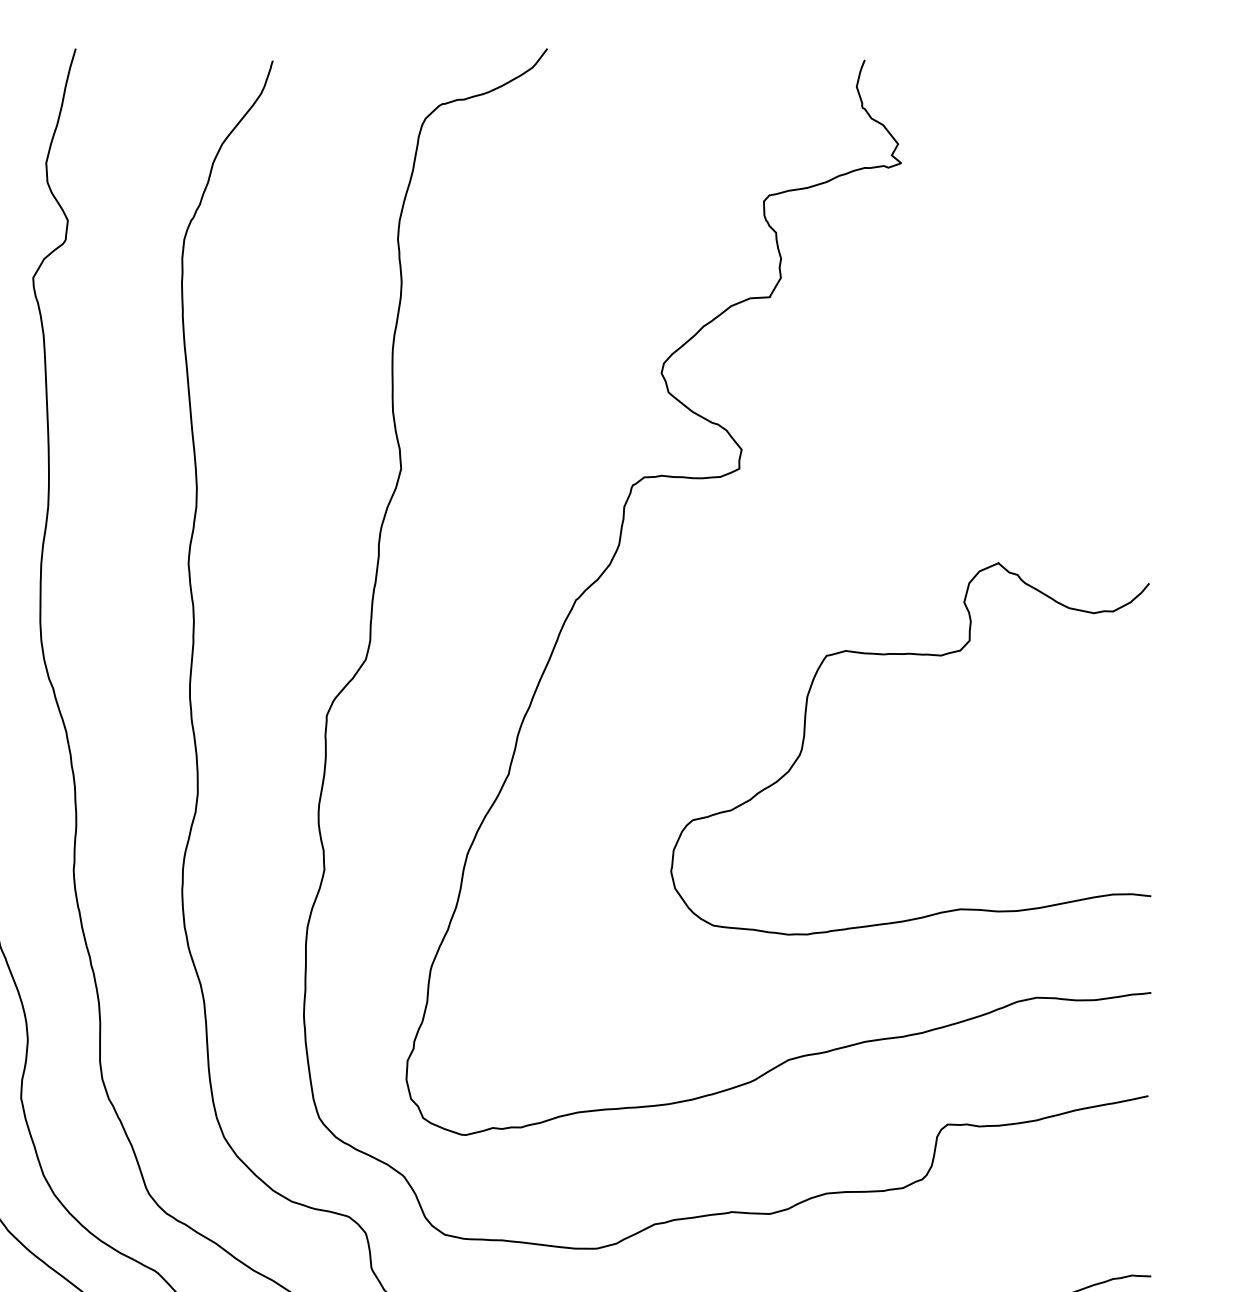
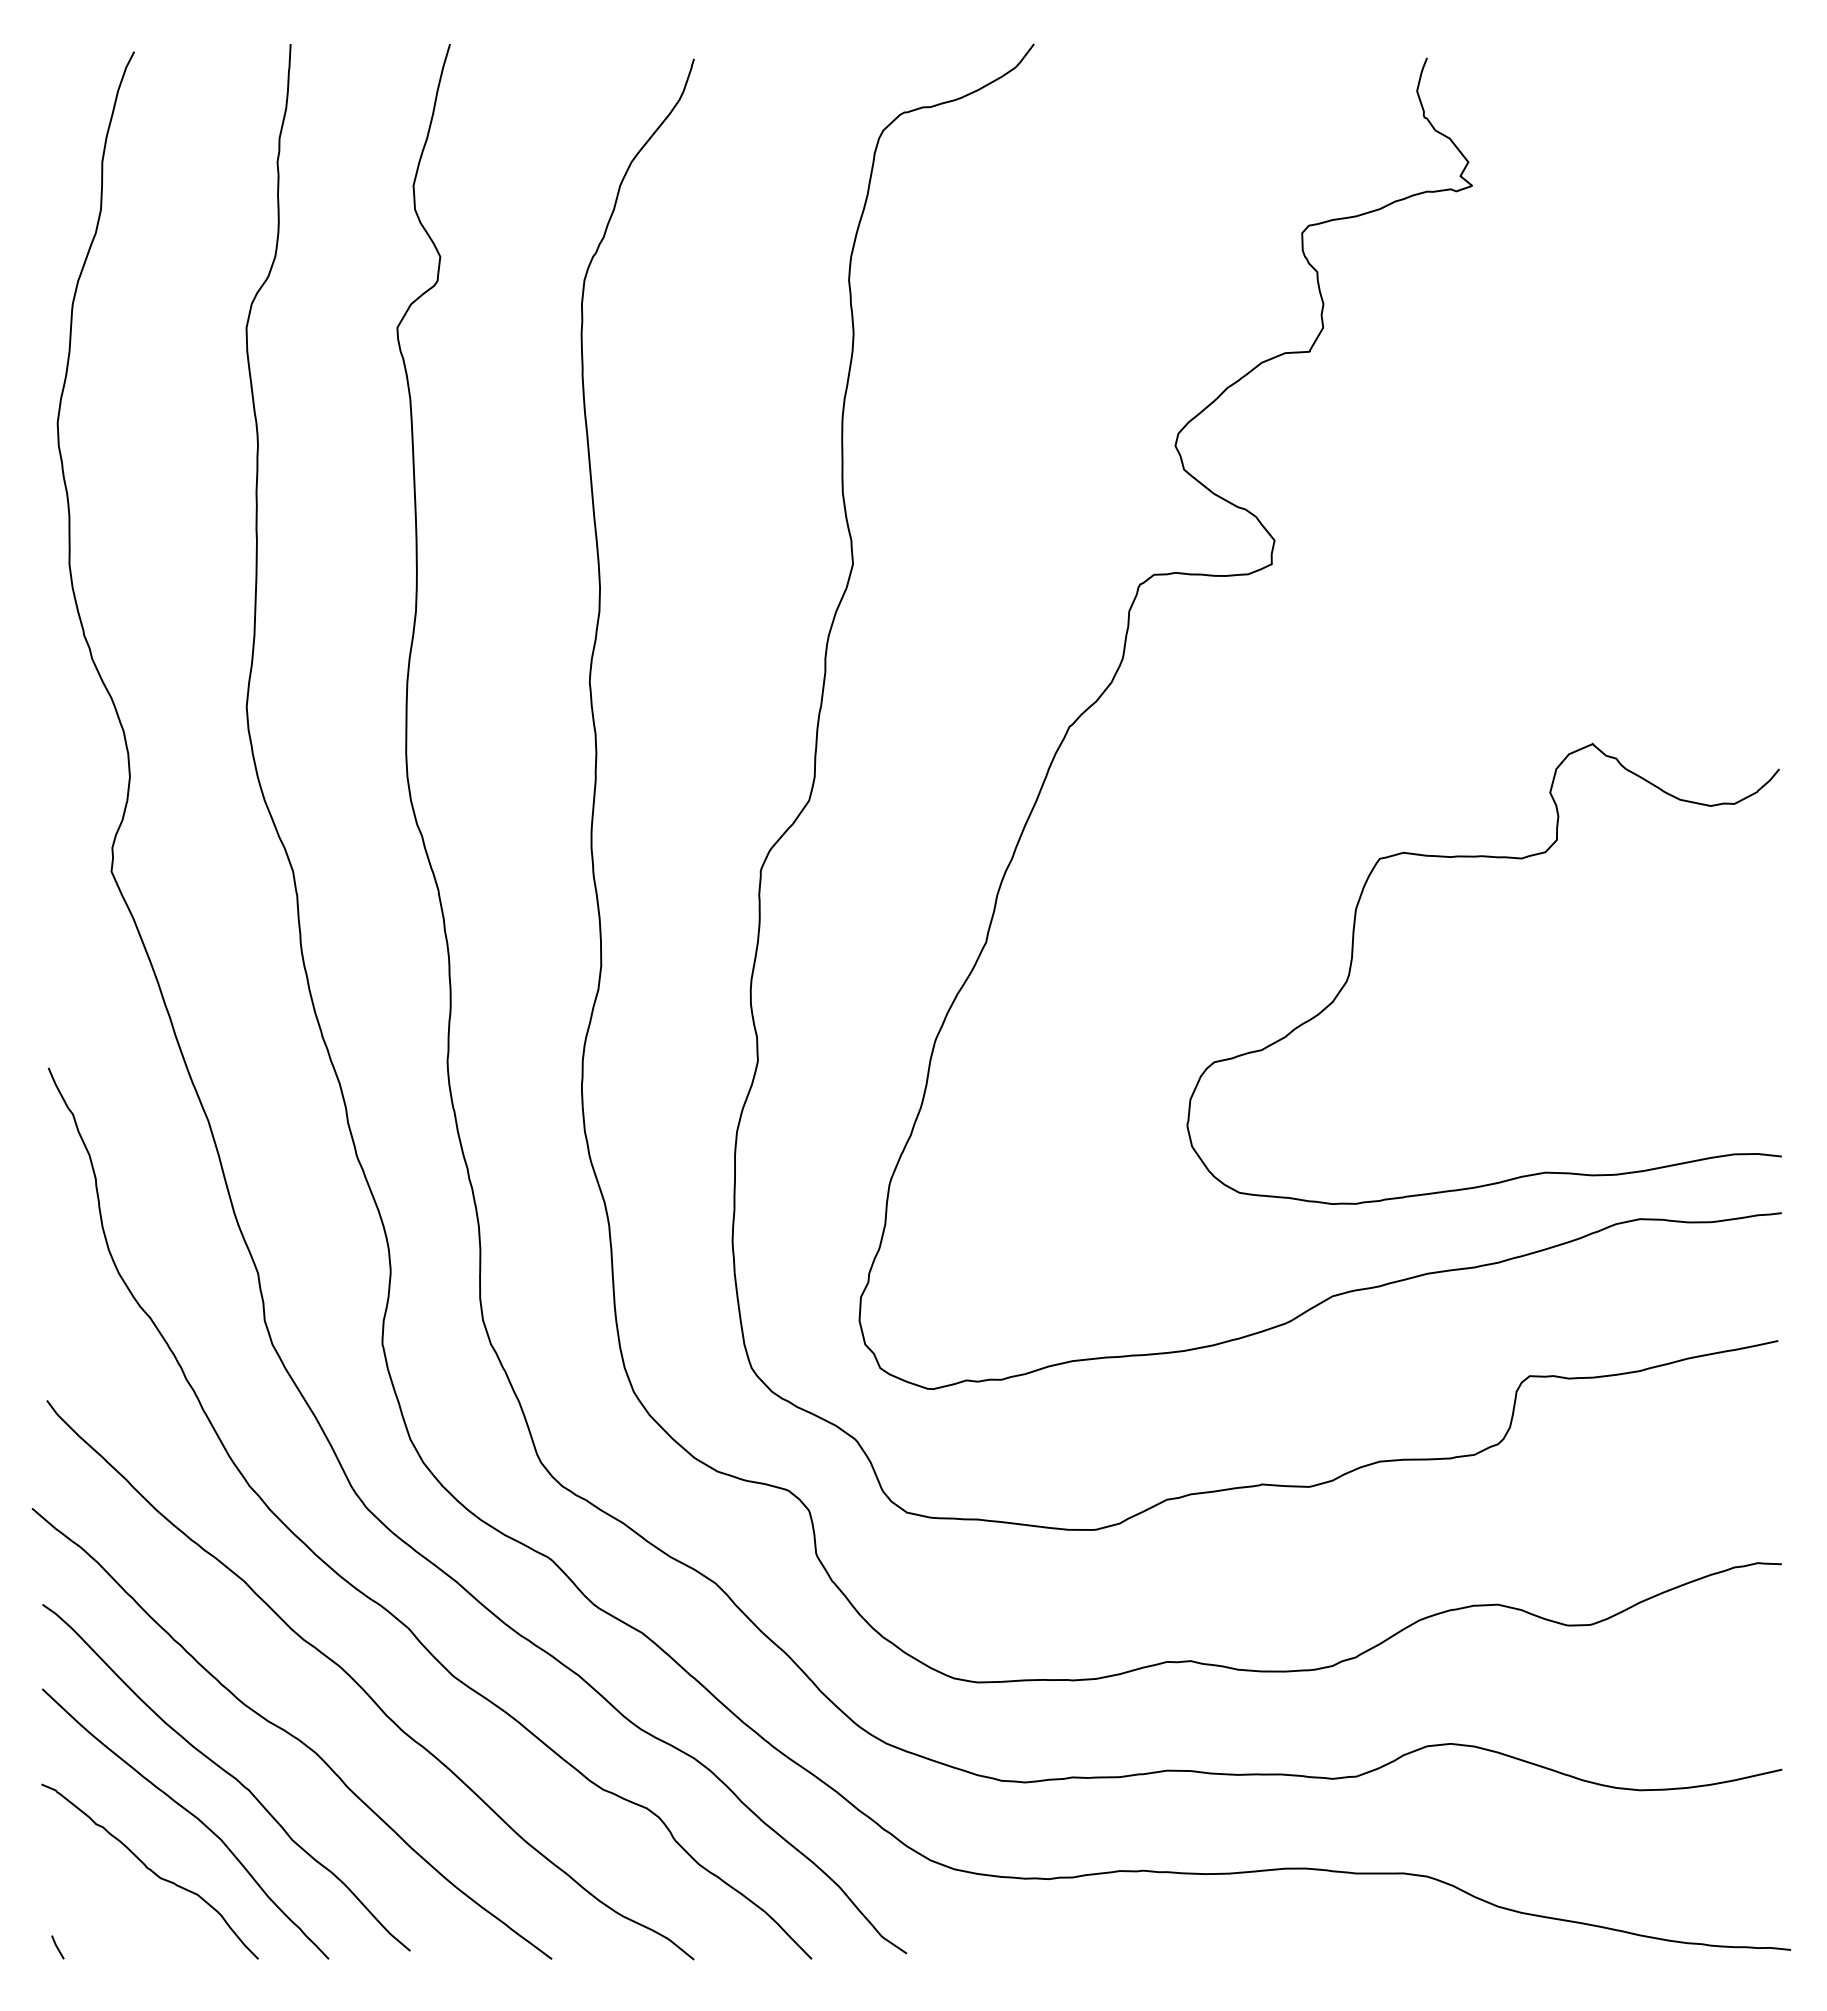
curve: (920, 655) -> (1495, 858), moved

